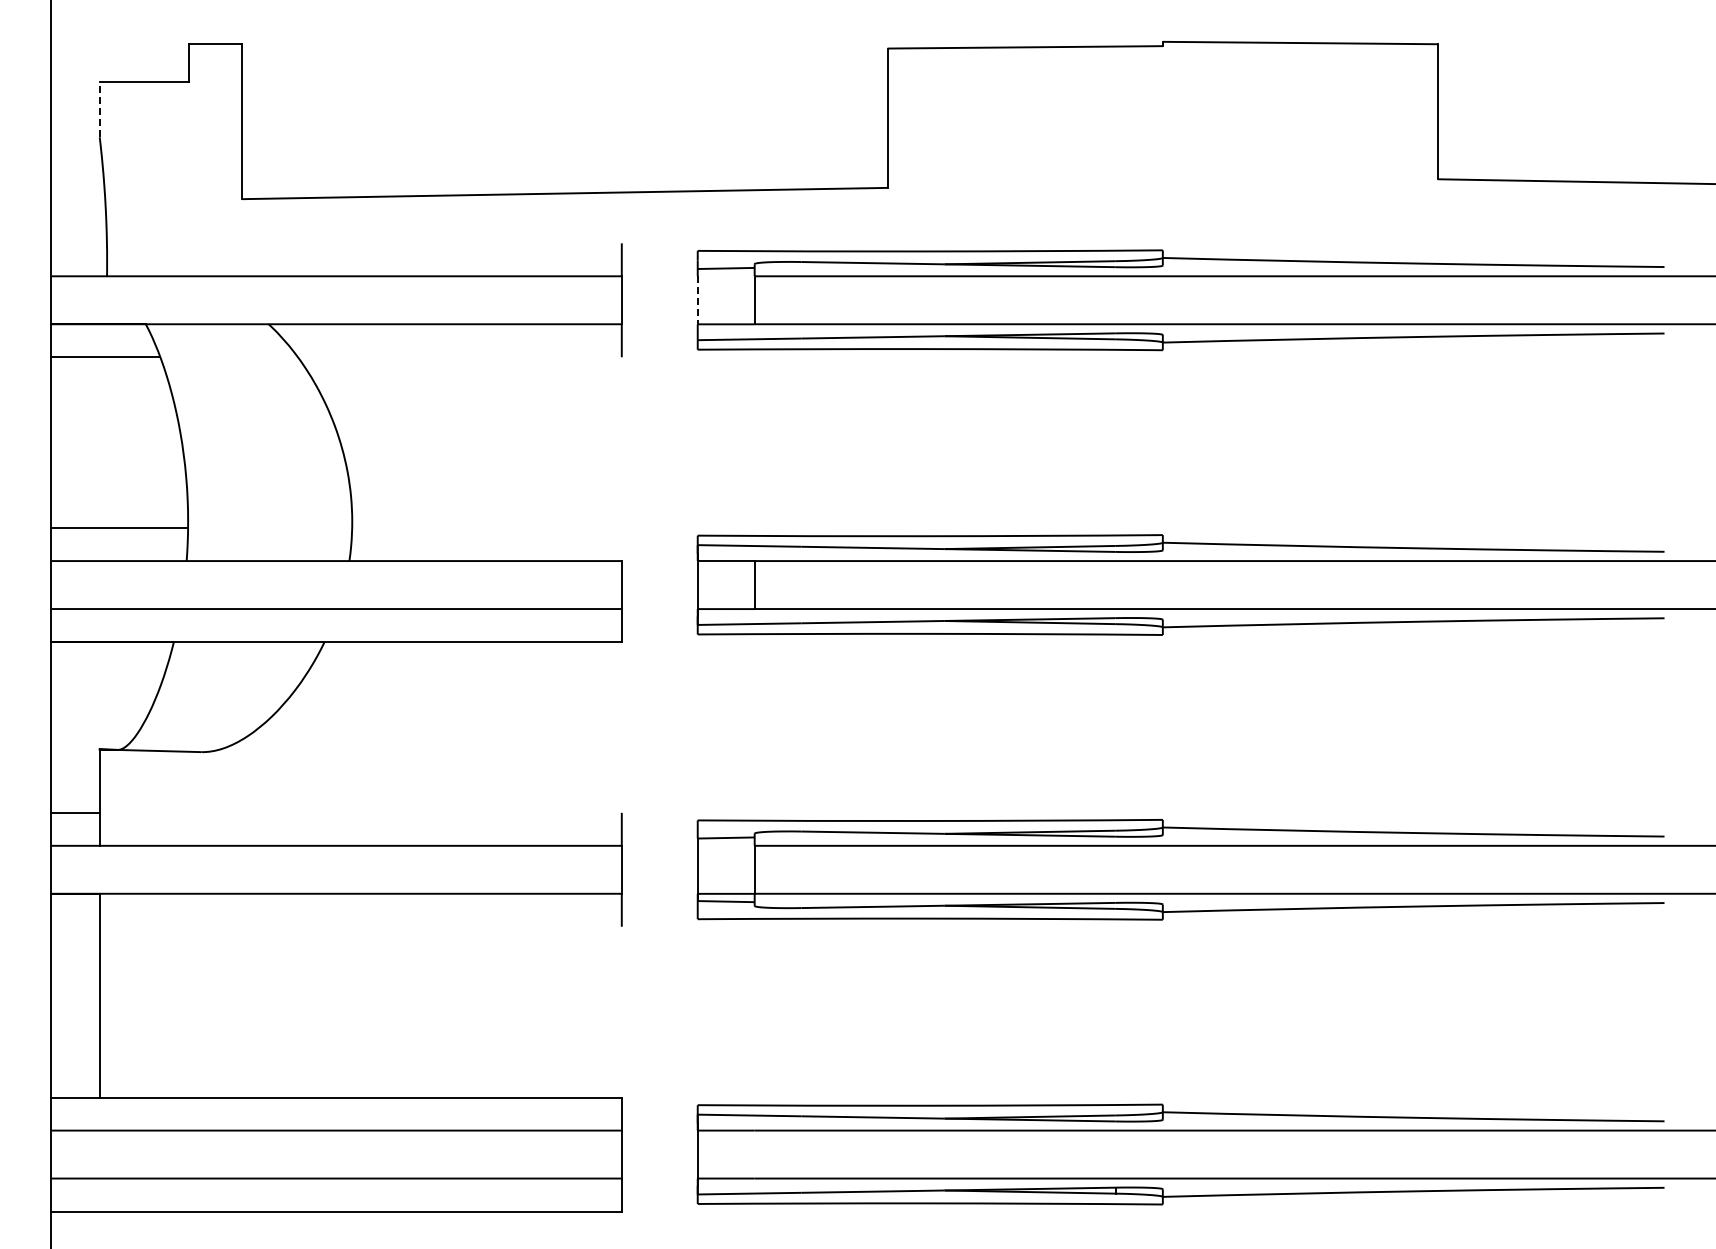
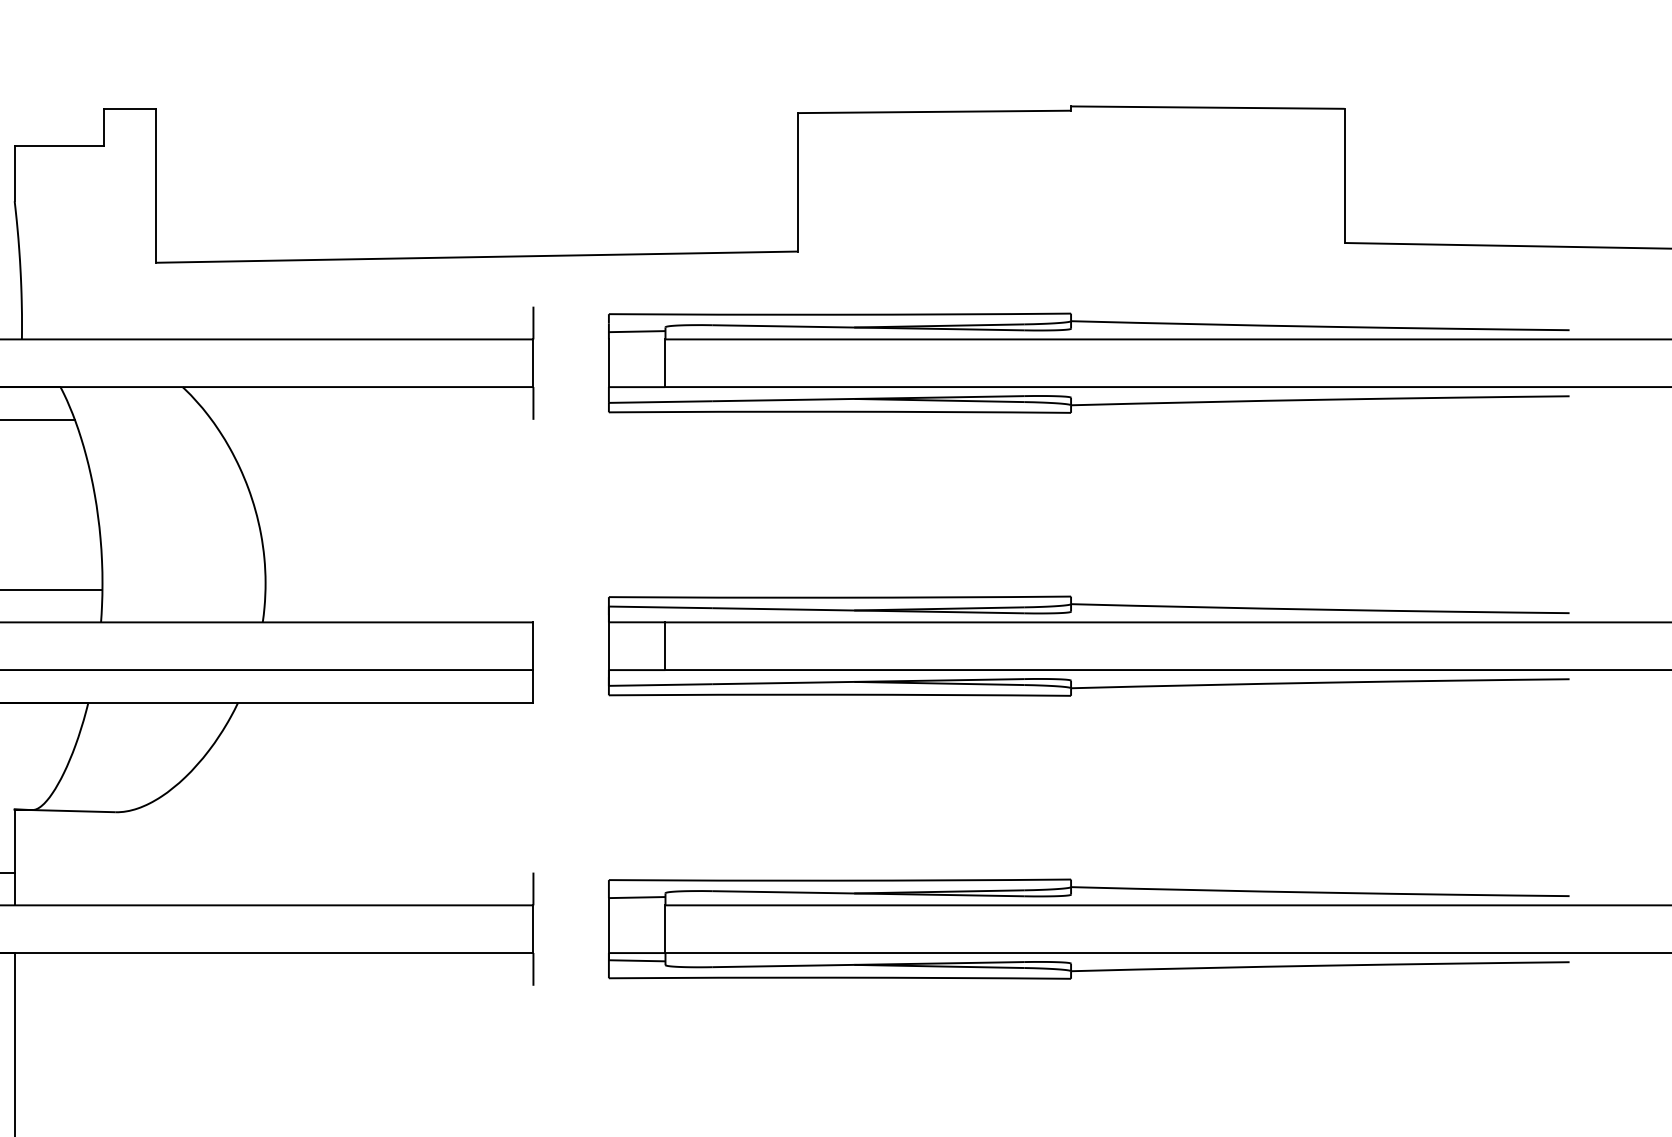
line: (99, 109) -> (14, 173), dashed -> solid
line: (697, 300) -> (608, 363), dashed -> solid

